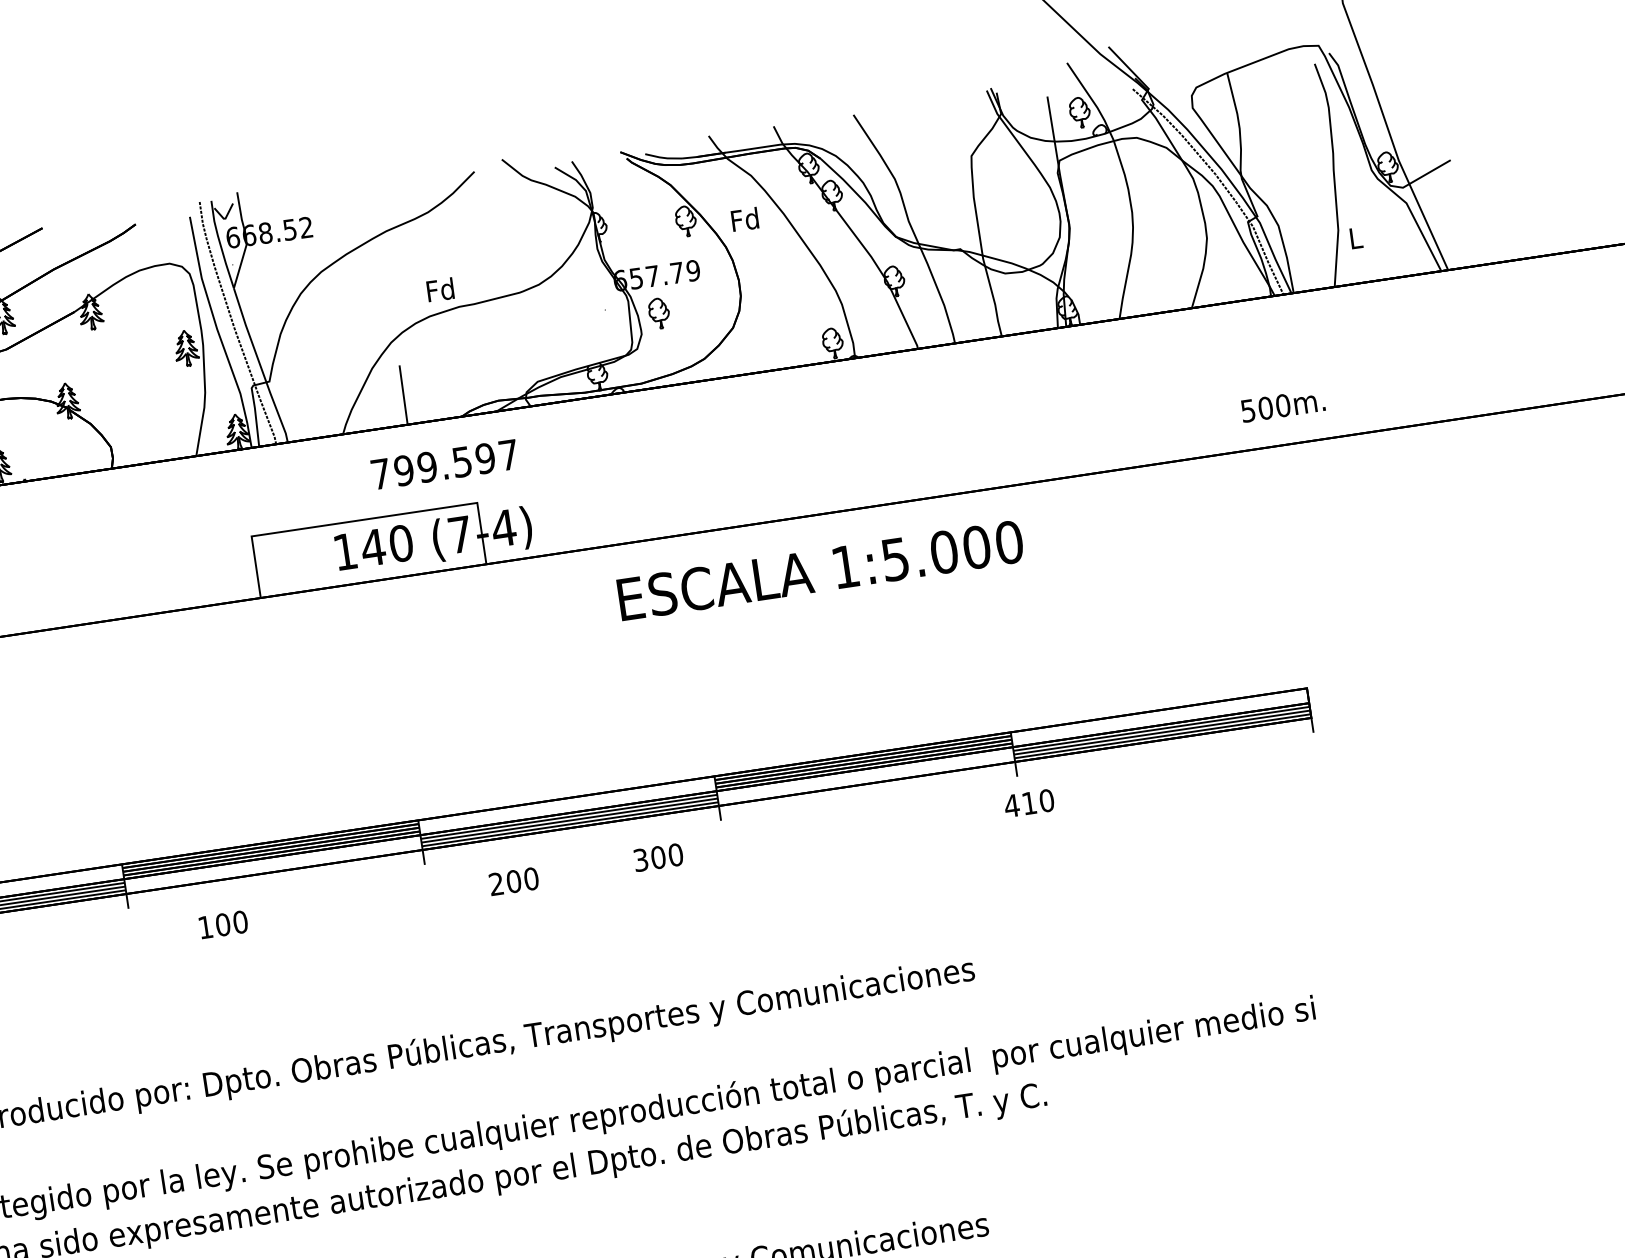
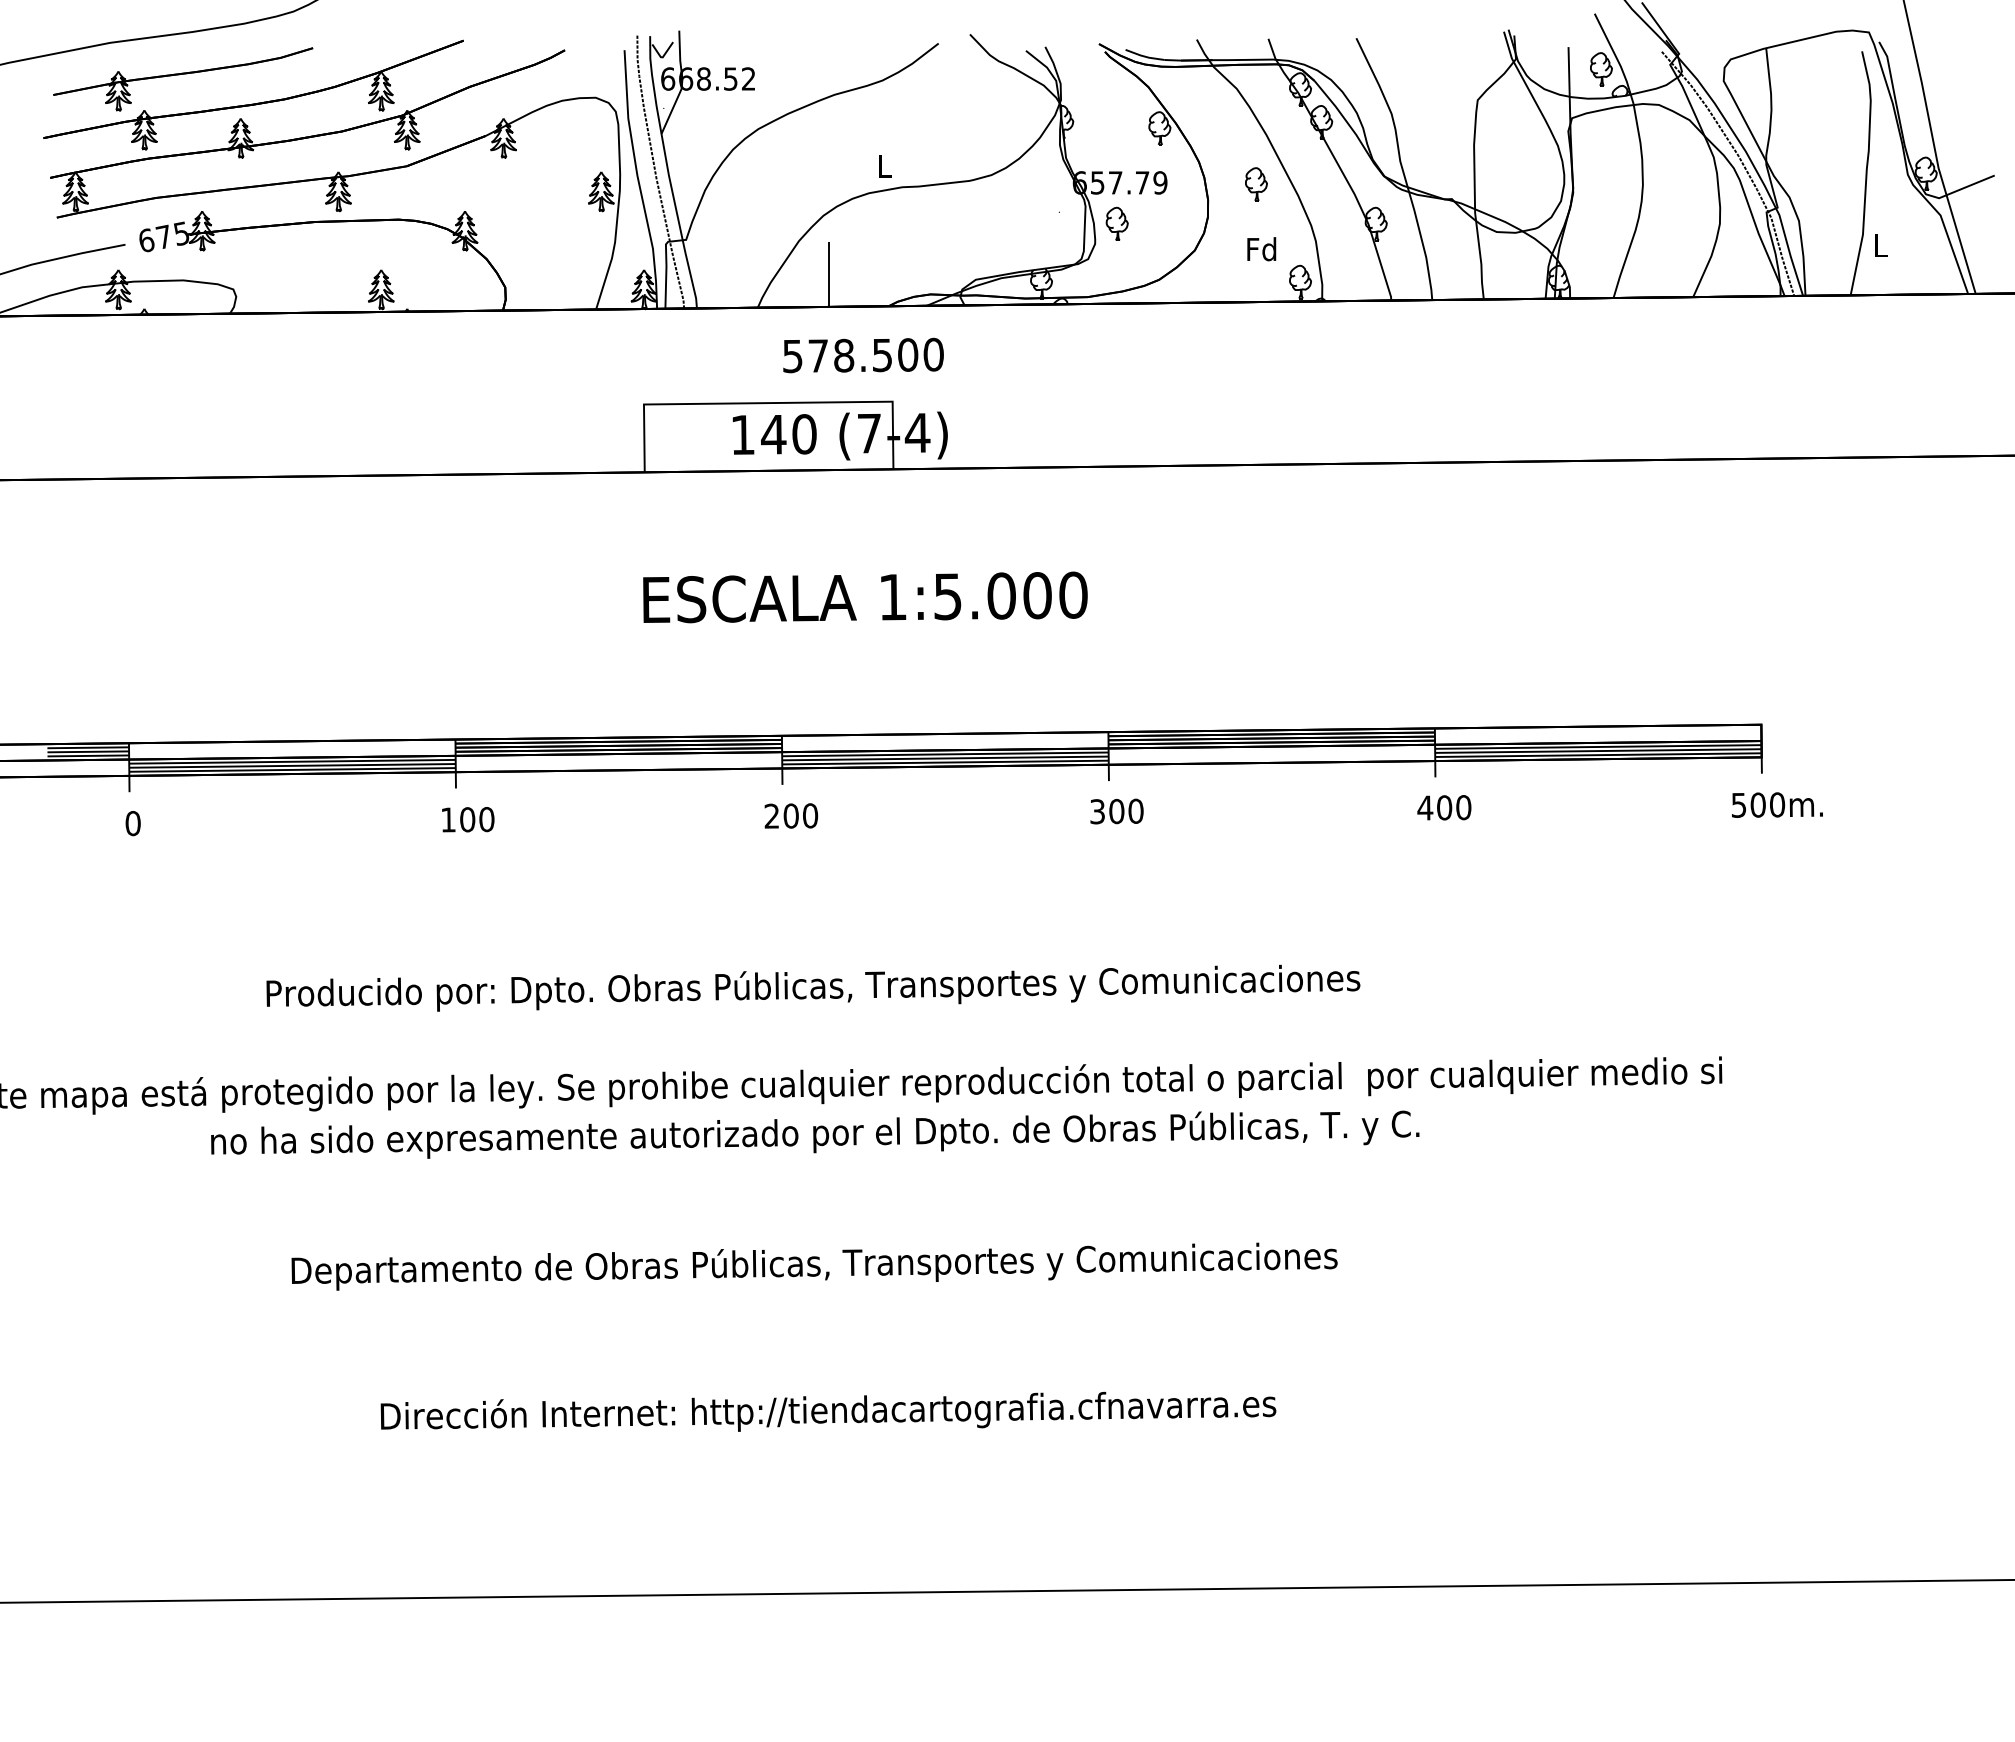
text: (744, 219) -> (1261, 249), moved
part: (780, 260) -> (1256, 184), added
text: (440, 290) -> (884, 166), Fd -> L
text: (1283, 405) -> (1777, 804), moved
text: (445, 464) -> (863, 355), 799.597 -> 578.500
text: (820, 570) -> (865, 597), moved
text: (1029, 803) -> (1444, 807), 410 -> 400
text: (658, 857) -> (1116, 811), moved
text: (514, 881) -> (791, 815), moved
text: (223, 924) -> (468, 819), moved

